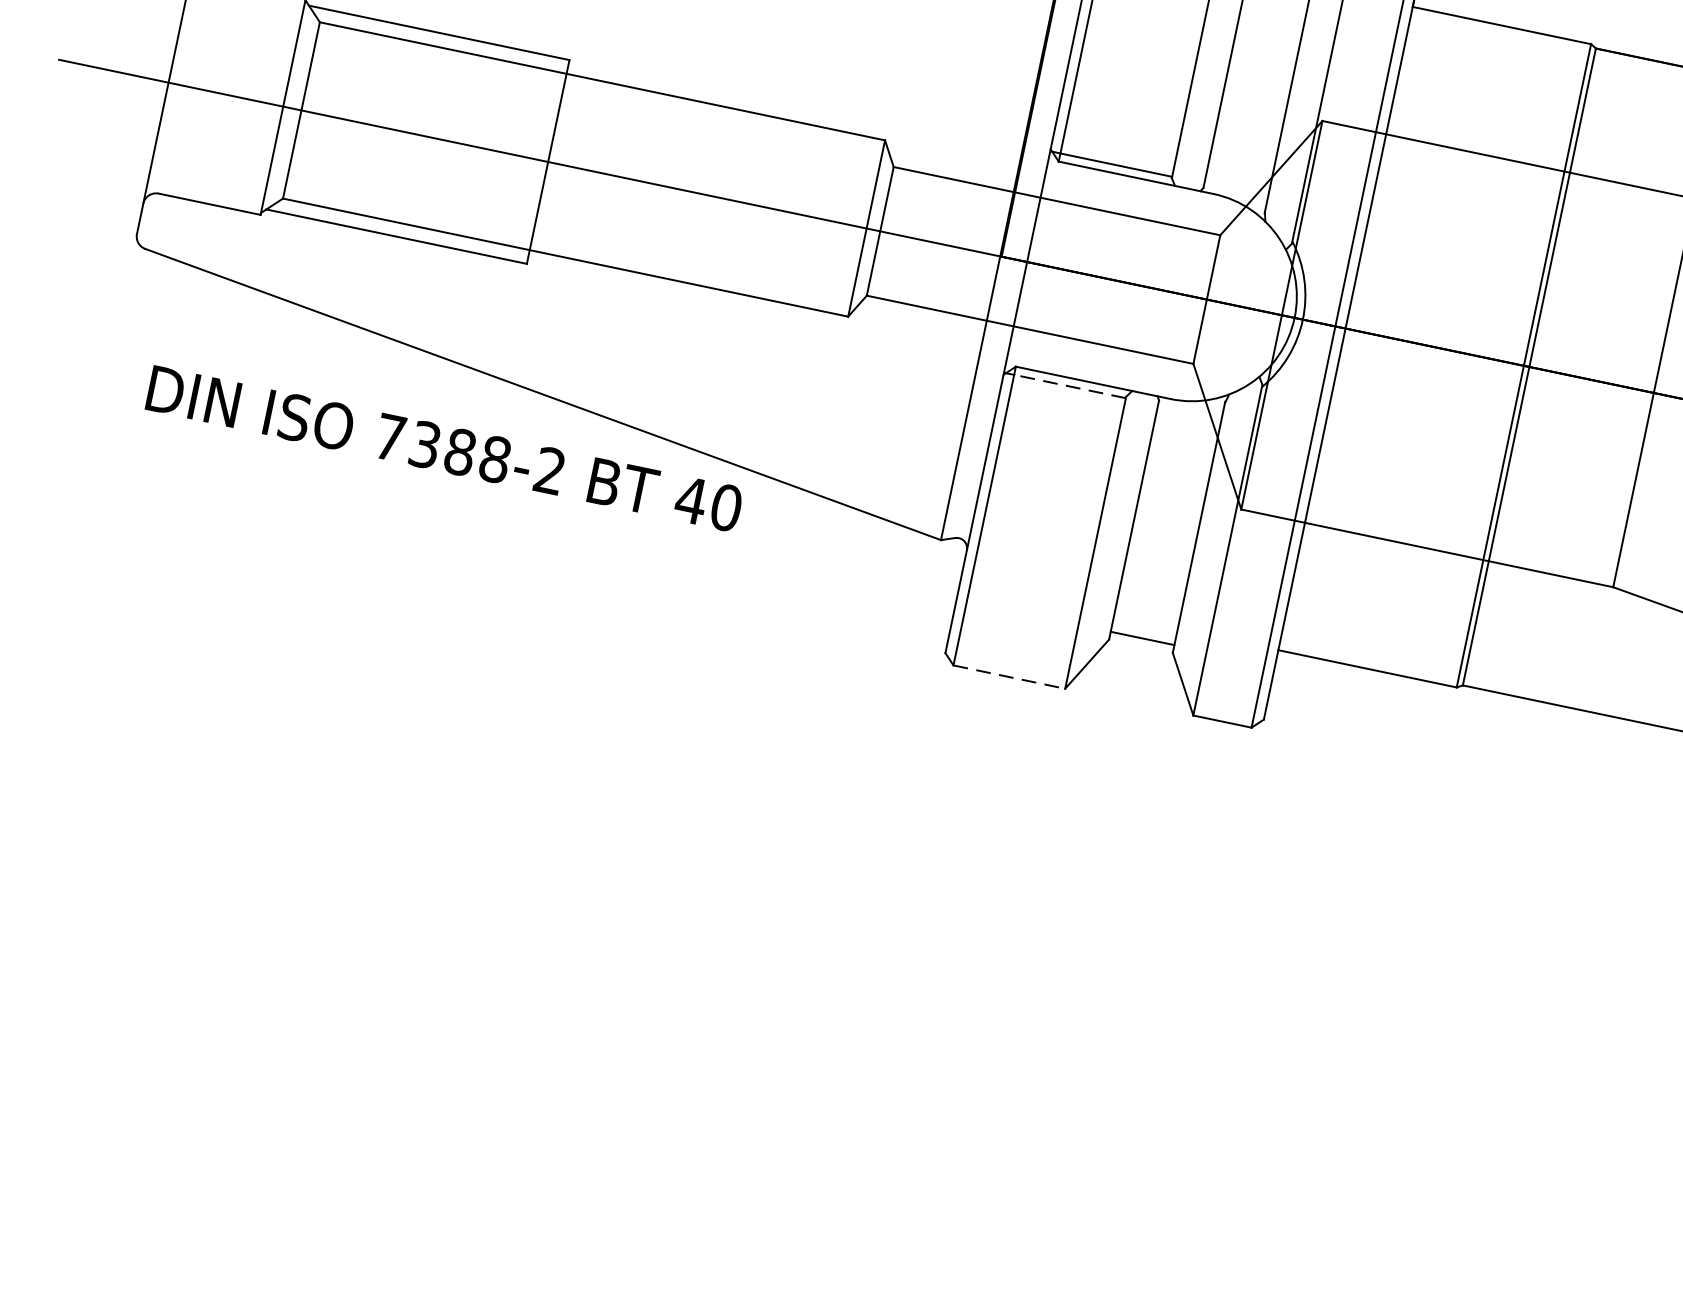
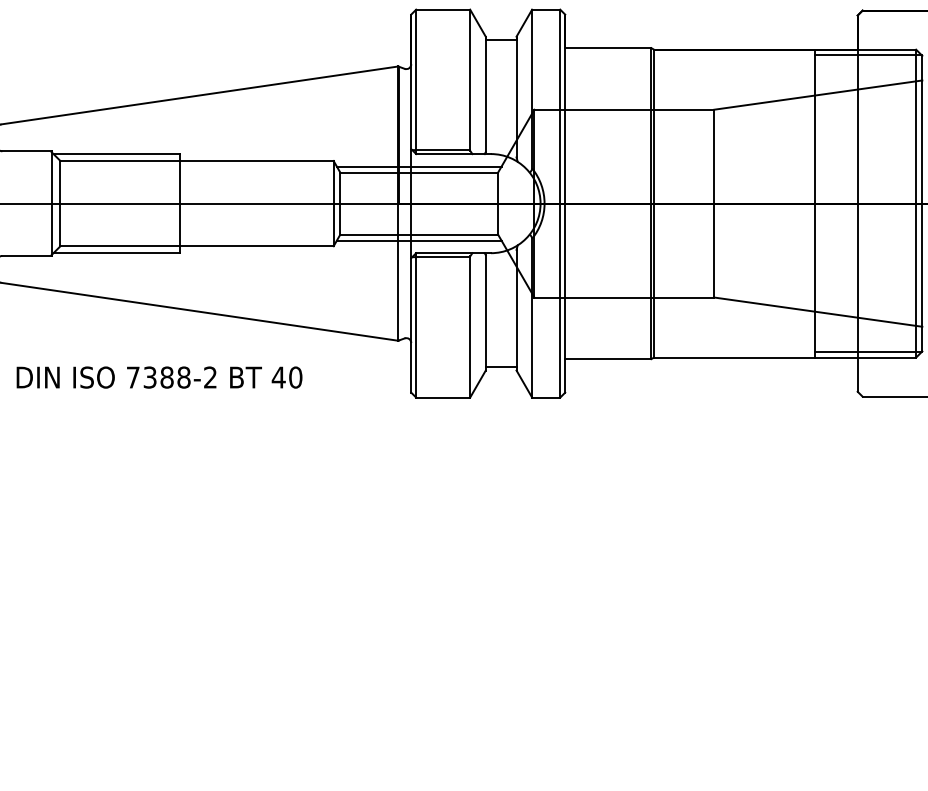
line: (1058, 188) -> (418, 166), added
line: (1026, 341) -> (418, 240), added
line: (1068, 386) -> (442, 257), dashed -> solid
text: (444, 448) -> (159, 377), moved
line: (1010, 677) -> (443, 397), dashed -> solid

